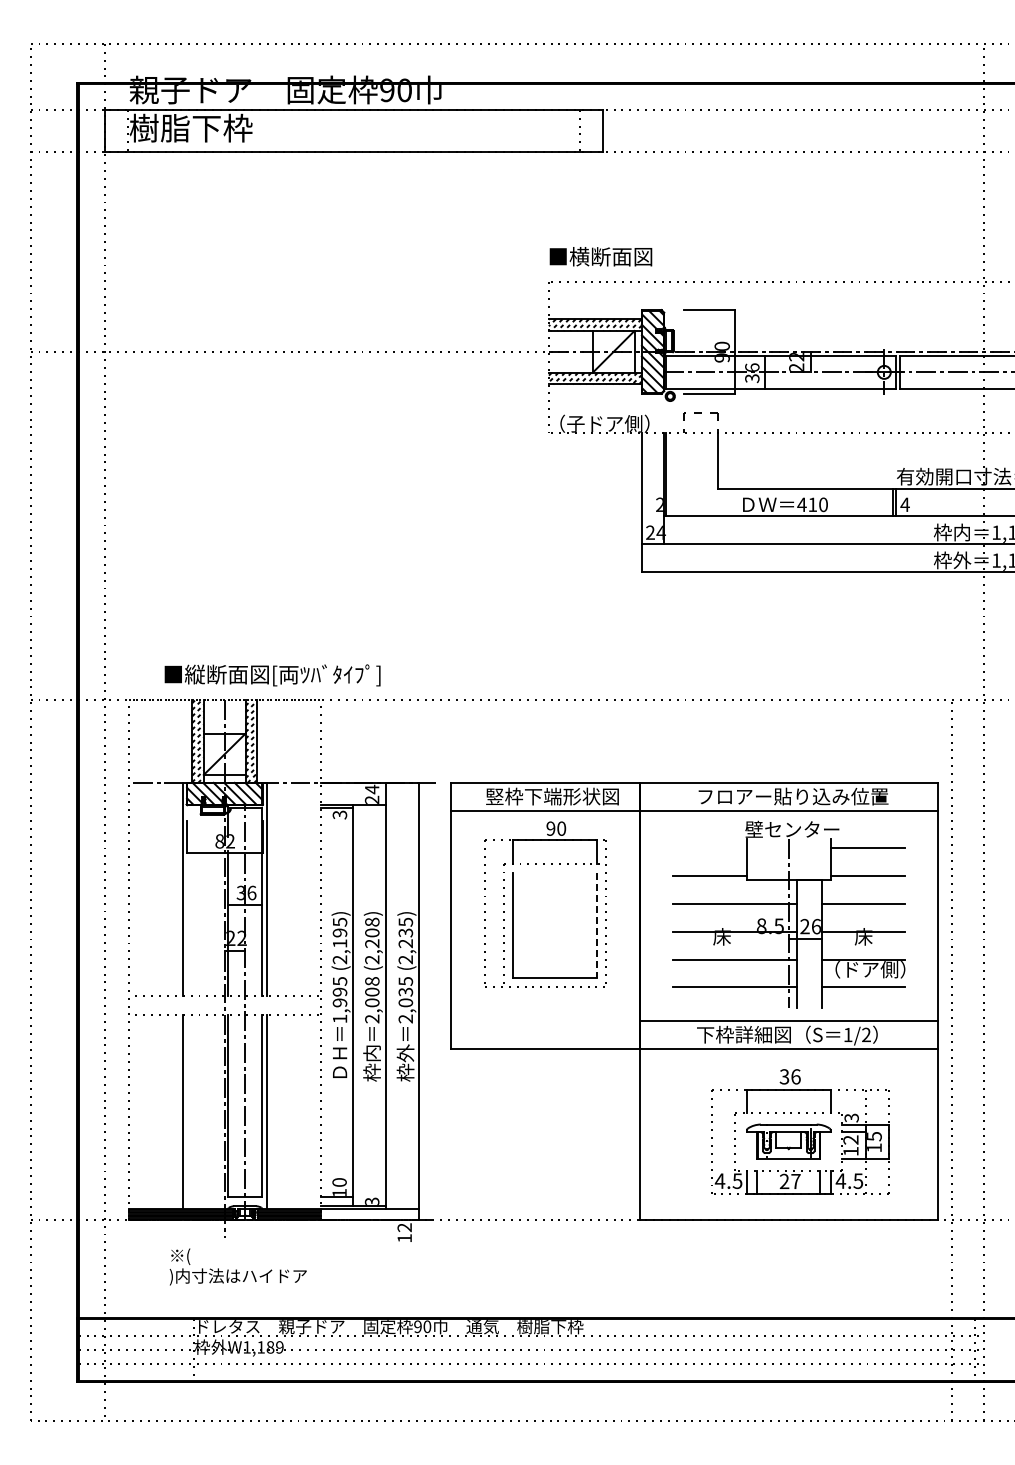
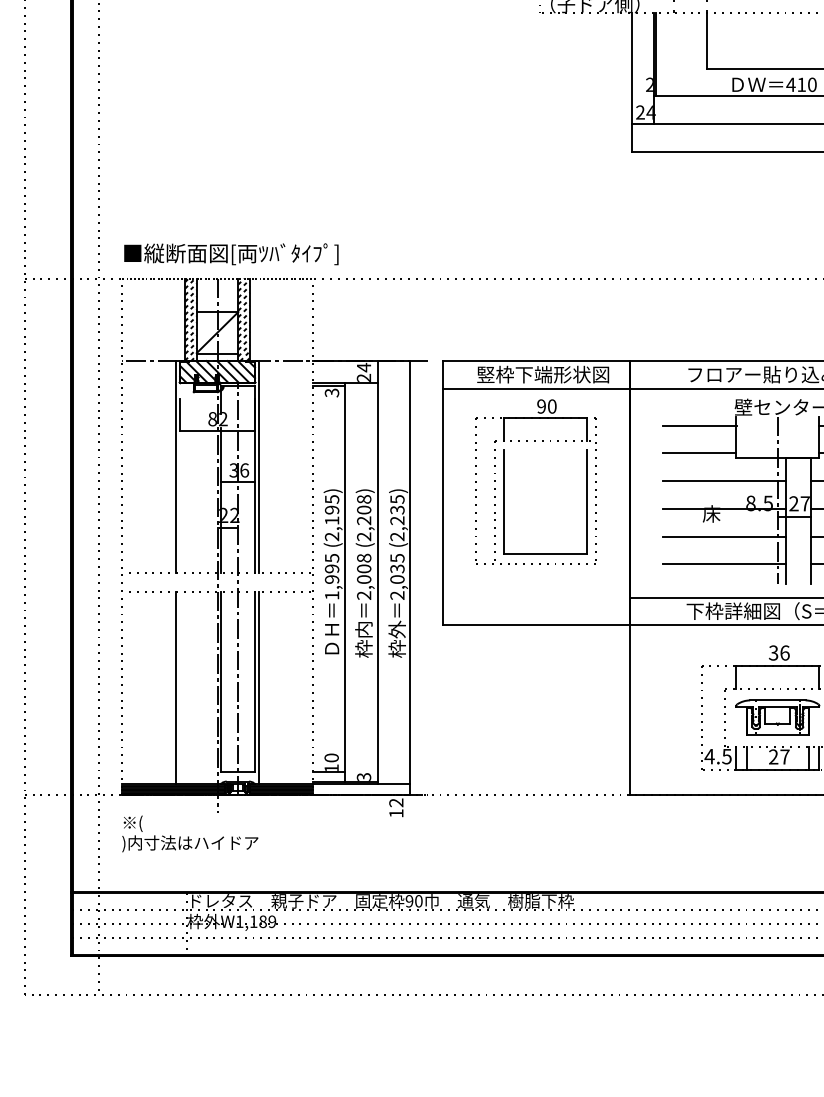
text: (272, 675) -> (231, 254), moved
line: (709, 847) -> (699, 425), added
line: (596, 925) -> (586, 502), dashed -> solid
text: (815, 926) -> (804, 503), 26 -> 27
text: (237, 1266) -> (189, 833), moved

